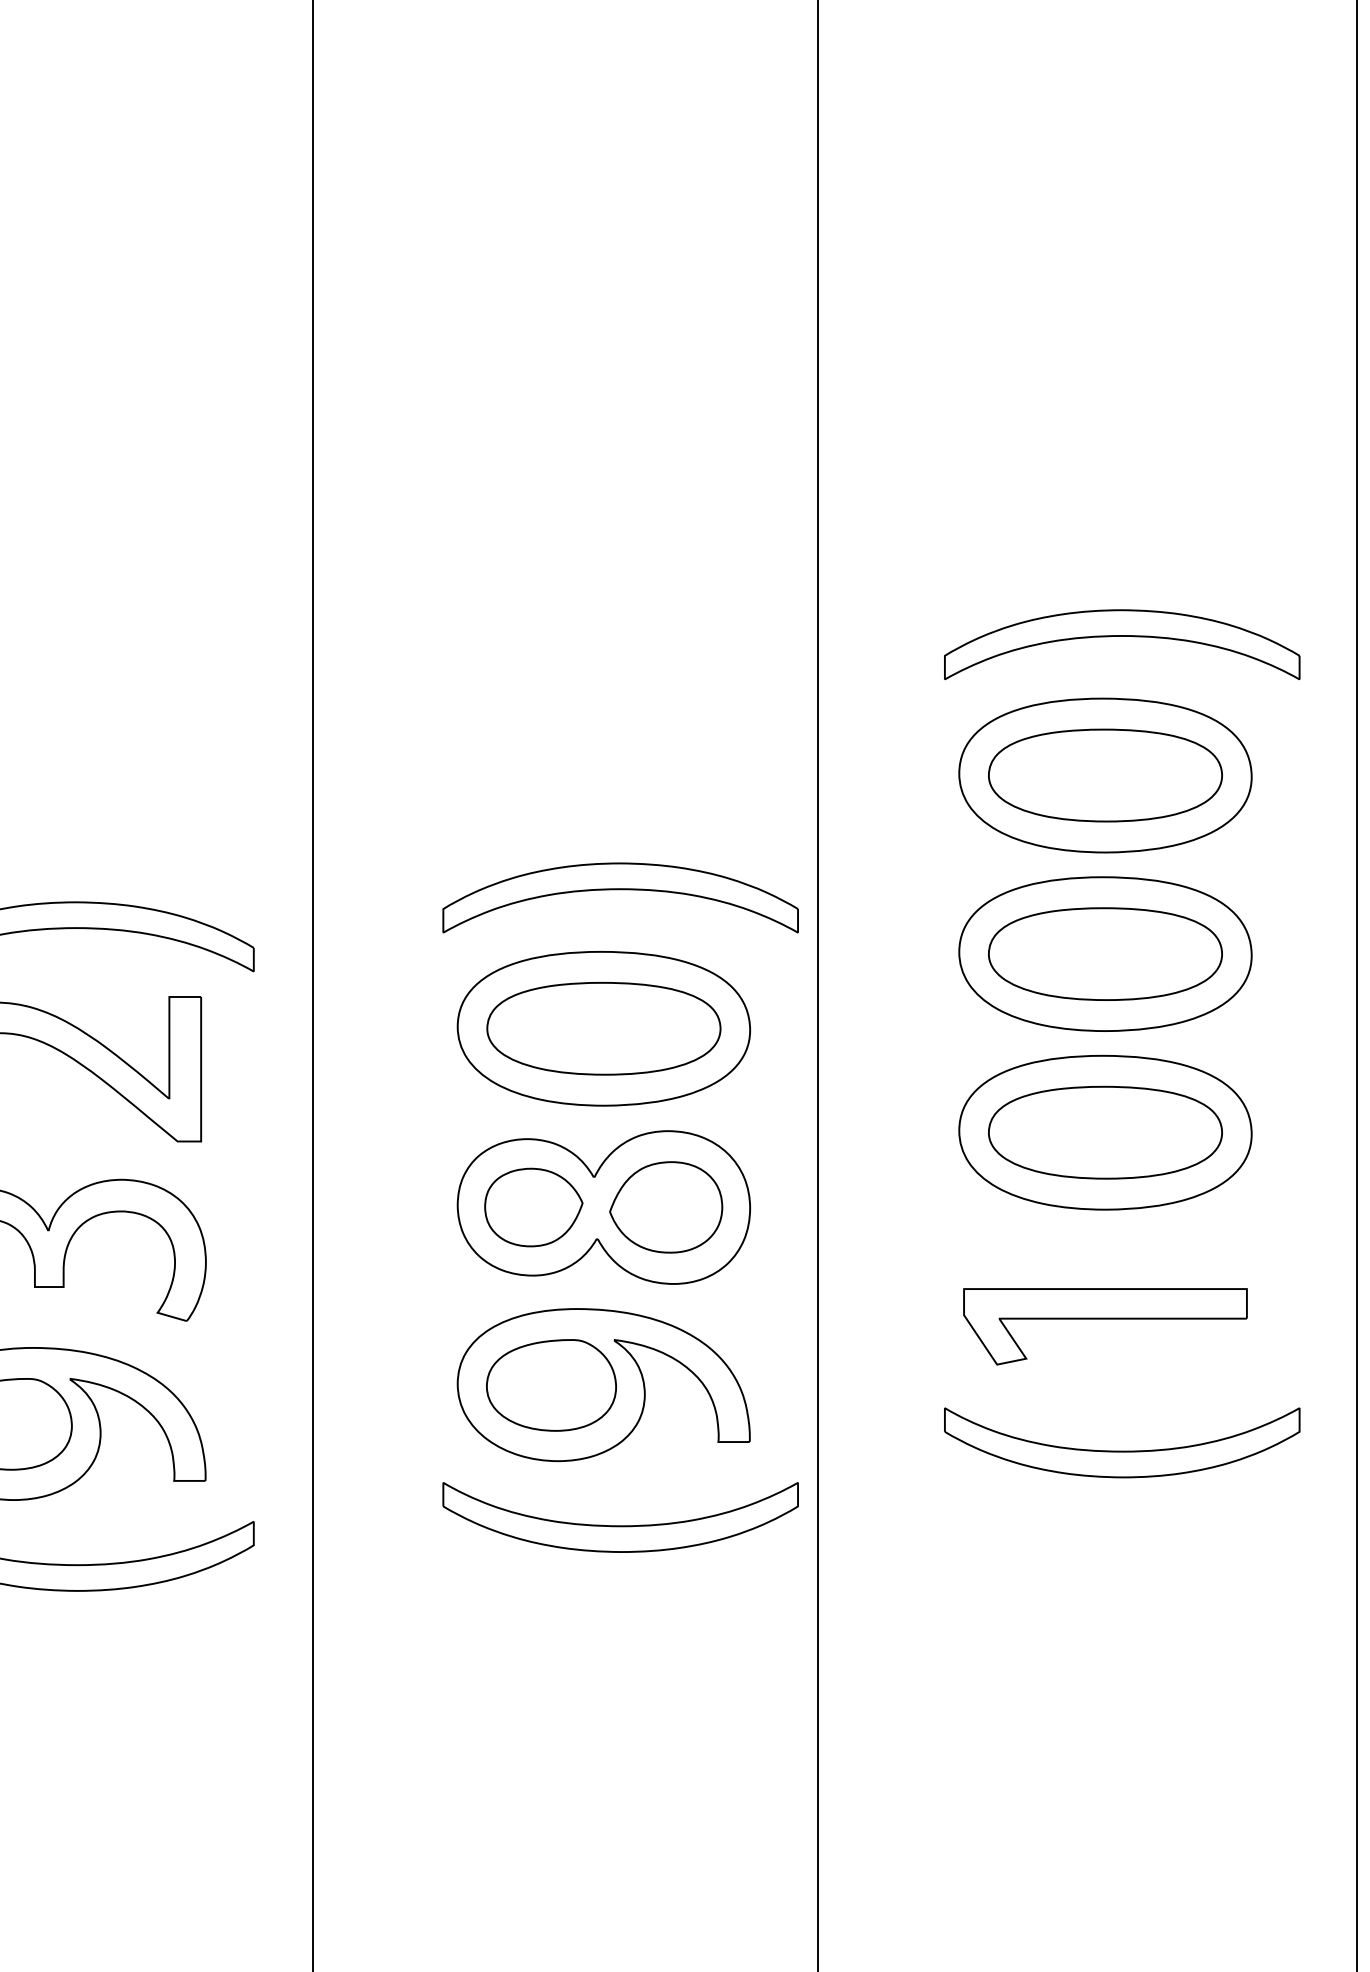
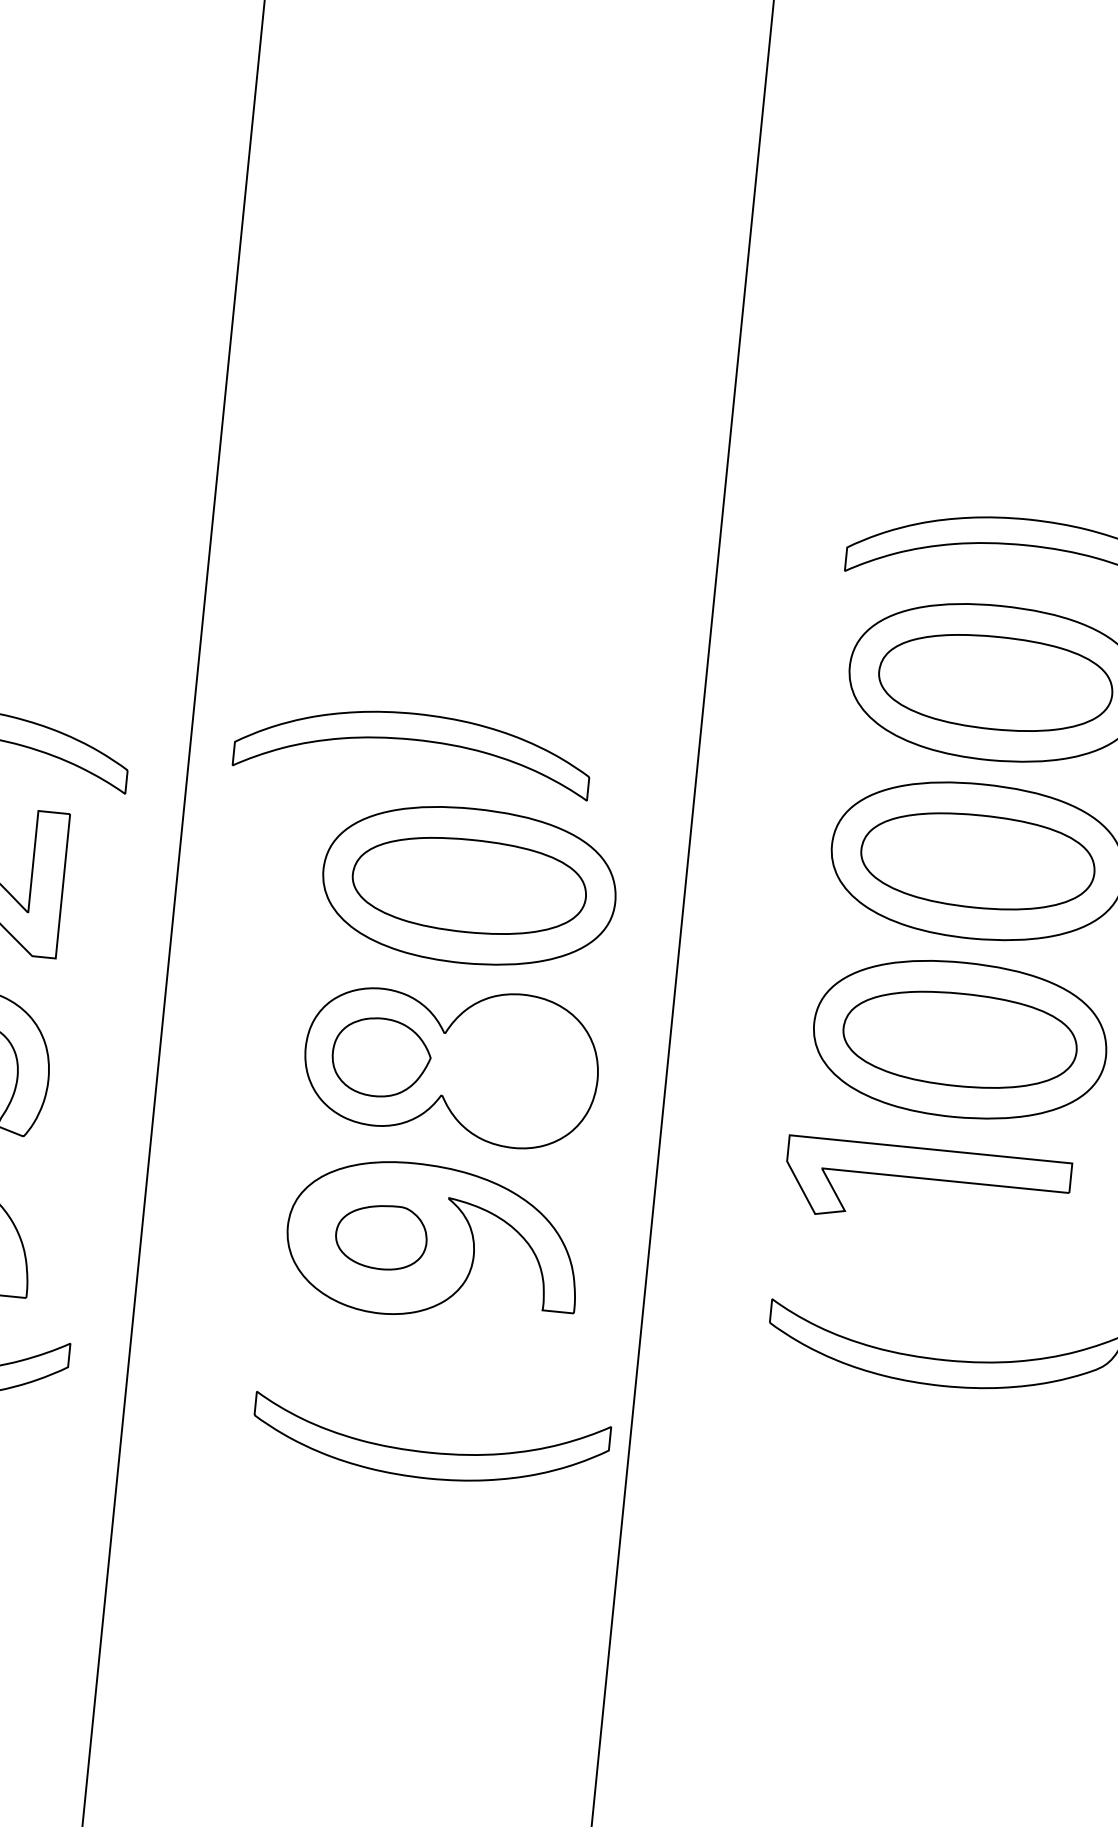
part: (620, 890) -> (413, 741), moved
part: (666, 1207) -> (514, 1070), removed
part: (1105, 1319) -> (927, 1179), moved
part: (551, 1385) -> (381, 1237), size x0.7
part: (620, 1525) -> (429, 1451), moved

